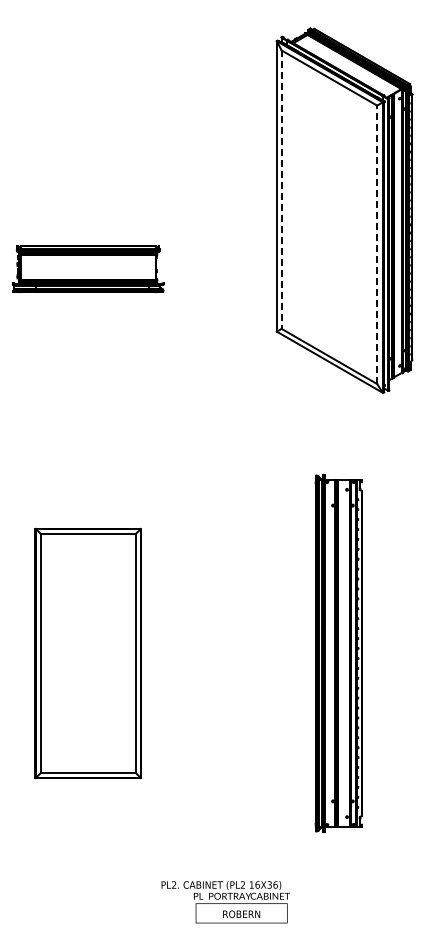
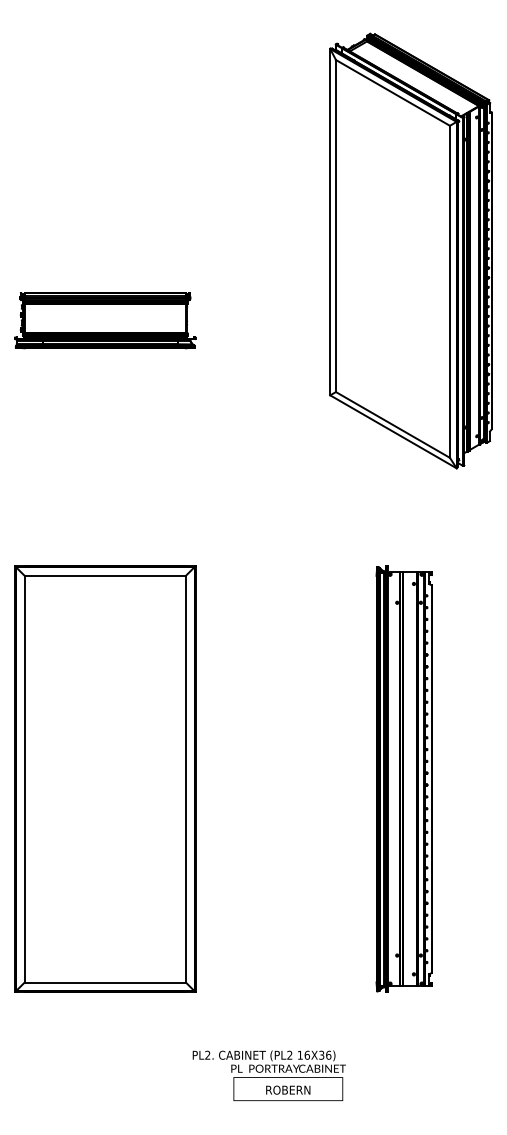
line: (281, 190) -> (335, 227), dashed -> solid
line: (377, 244) -> (450, 291), dashed -> solid
part: (88, 653) -> (105, 779), size x1.43

